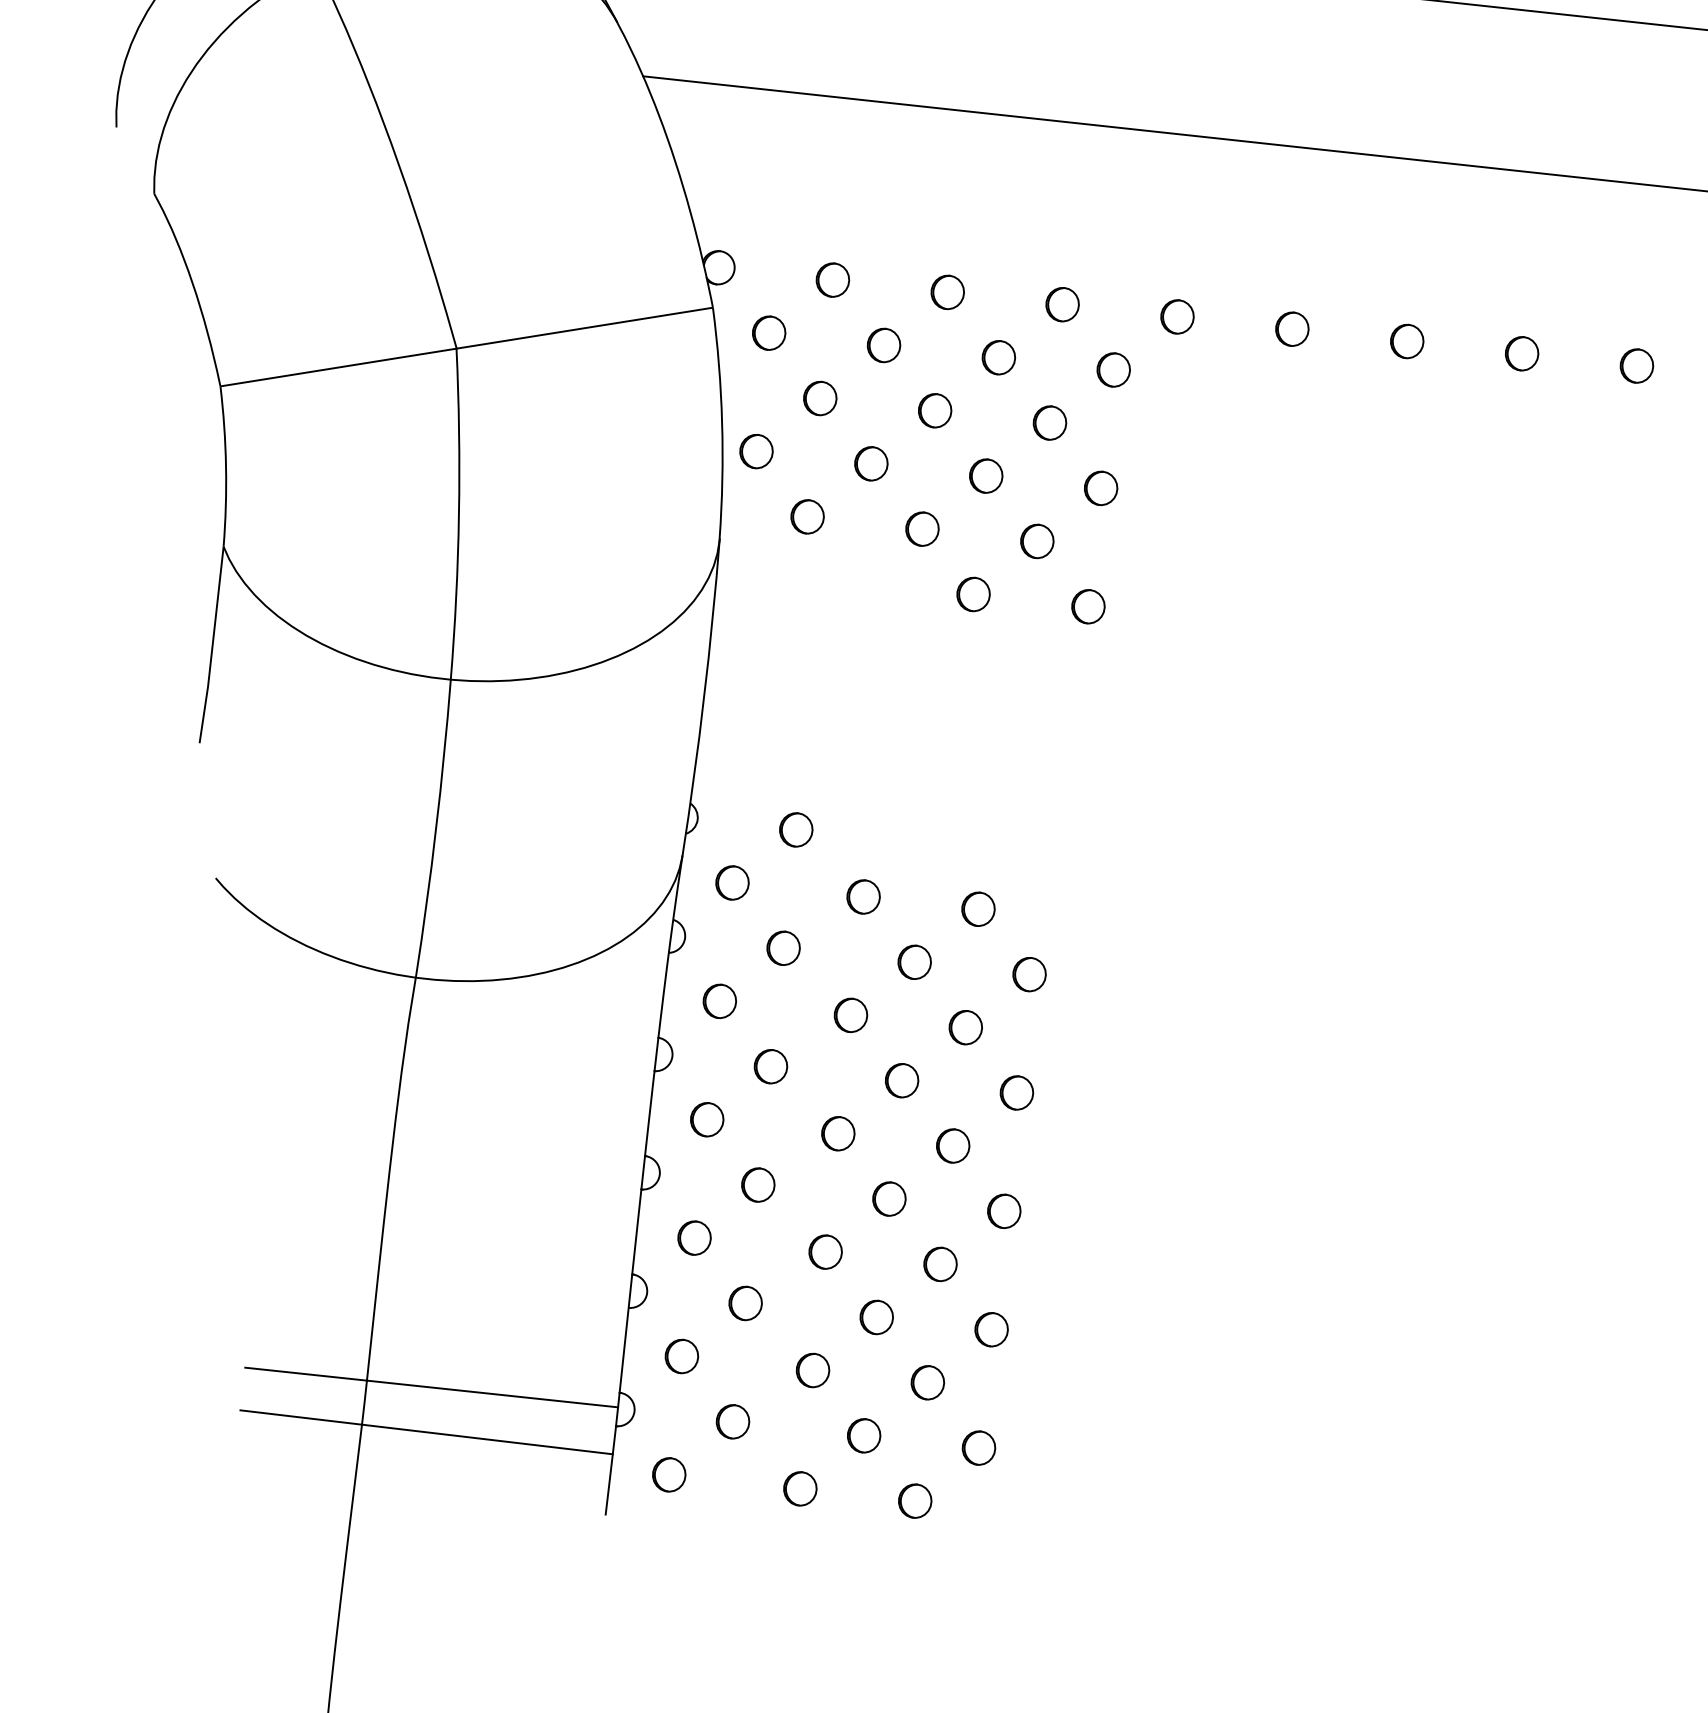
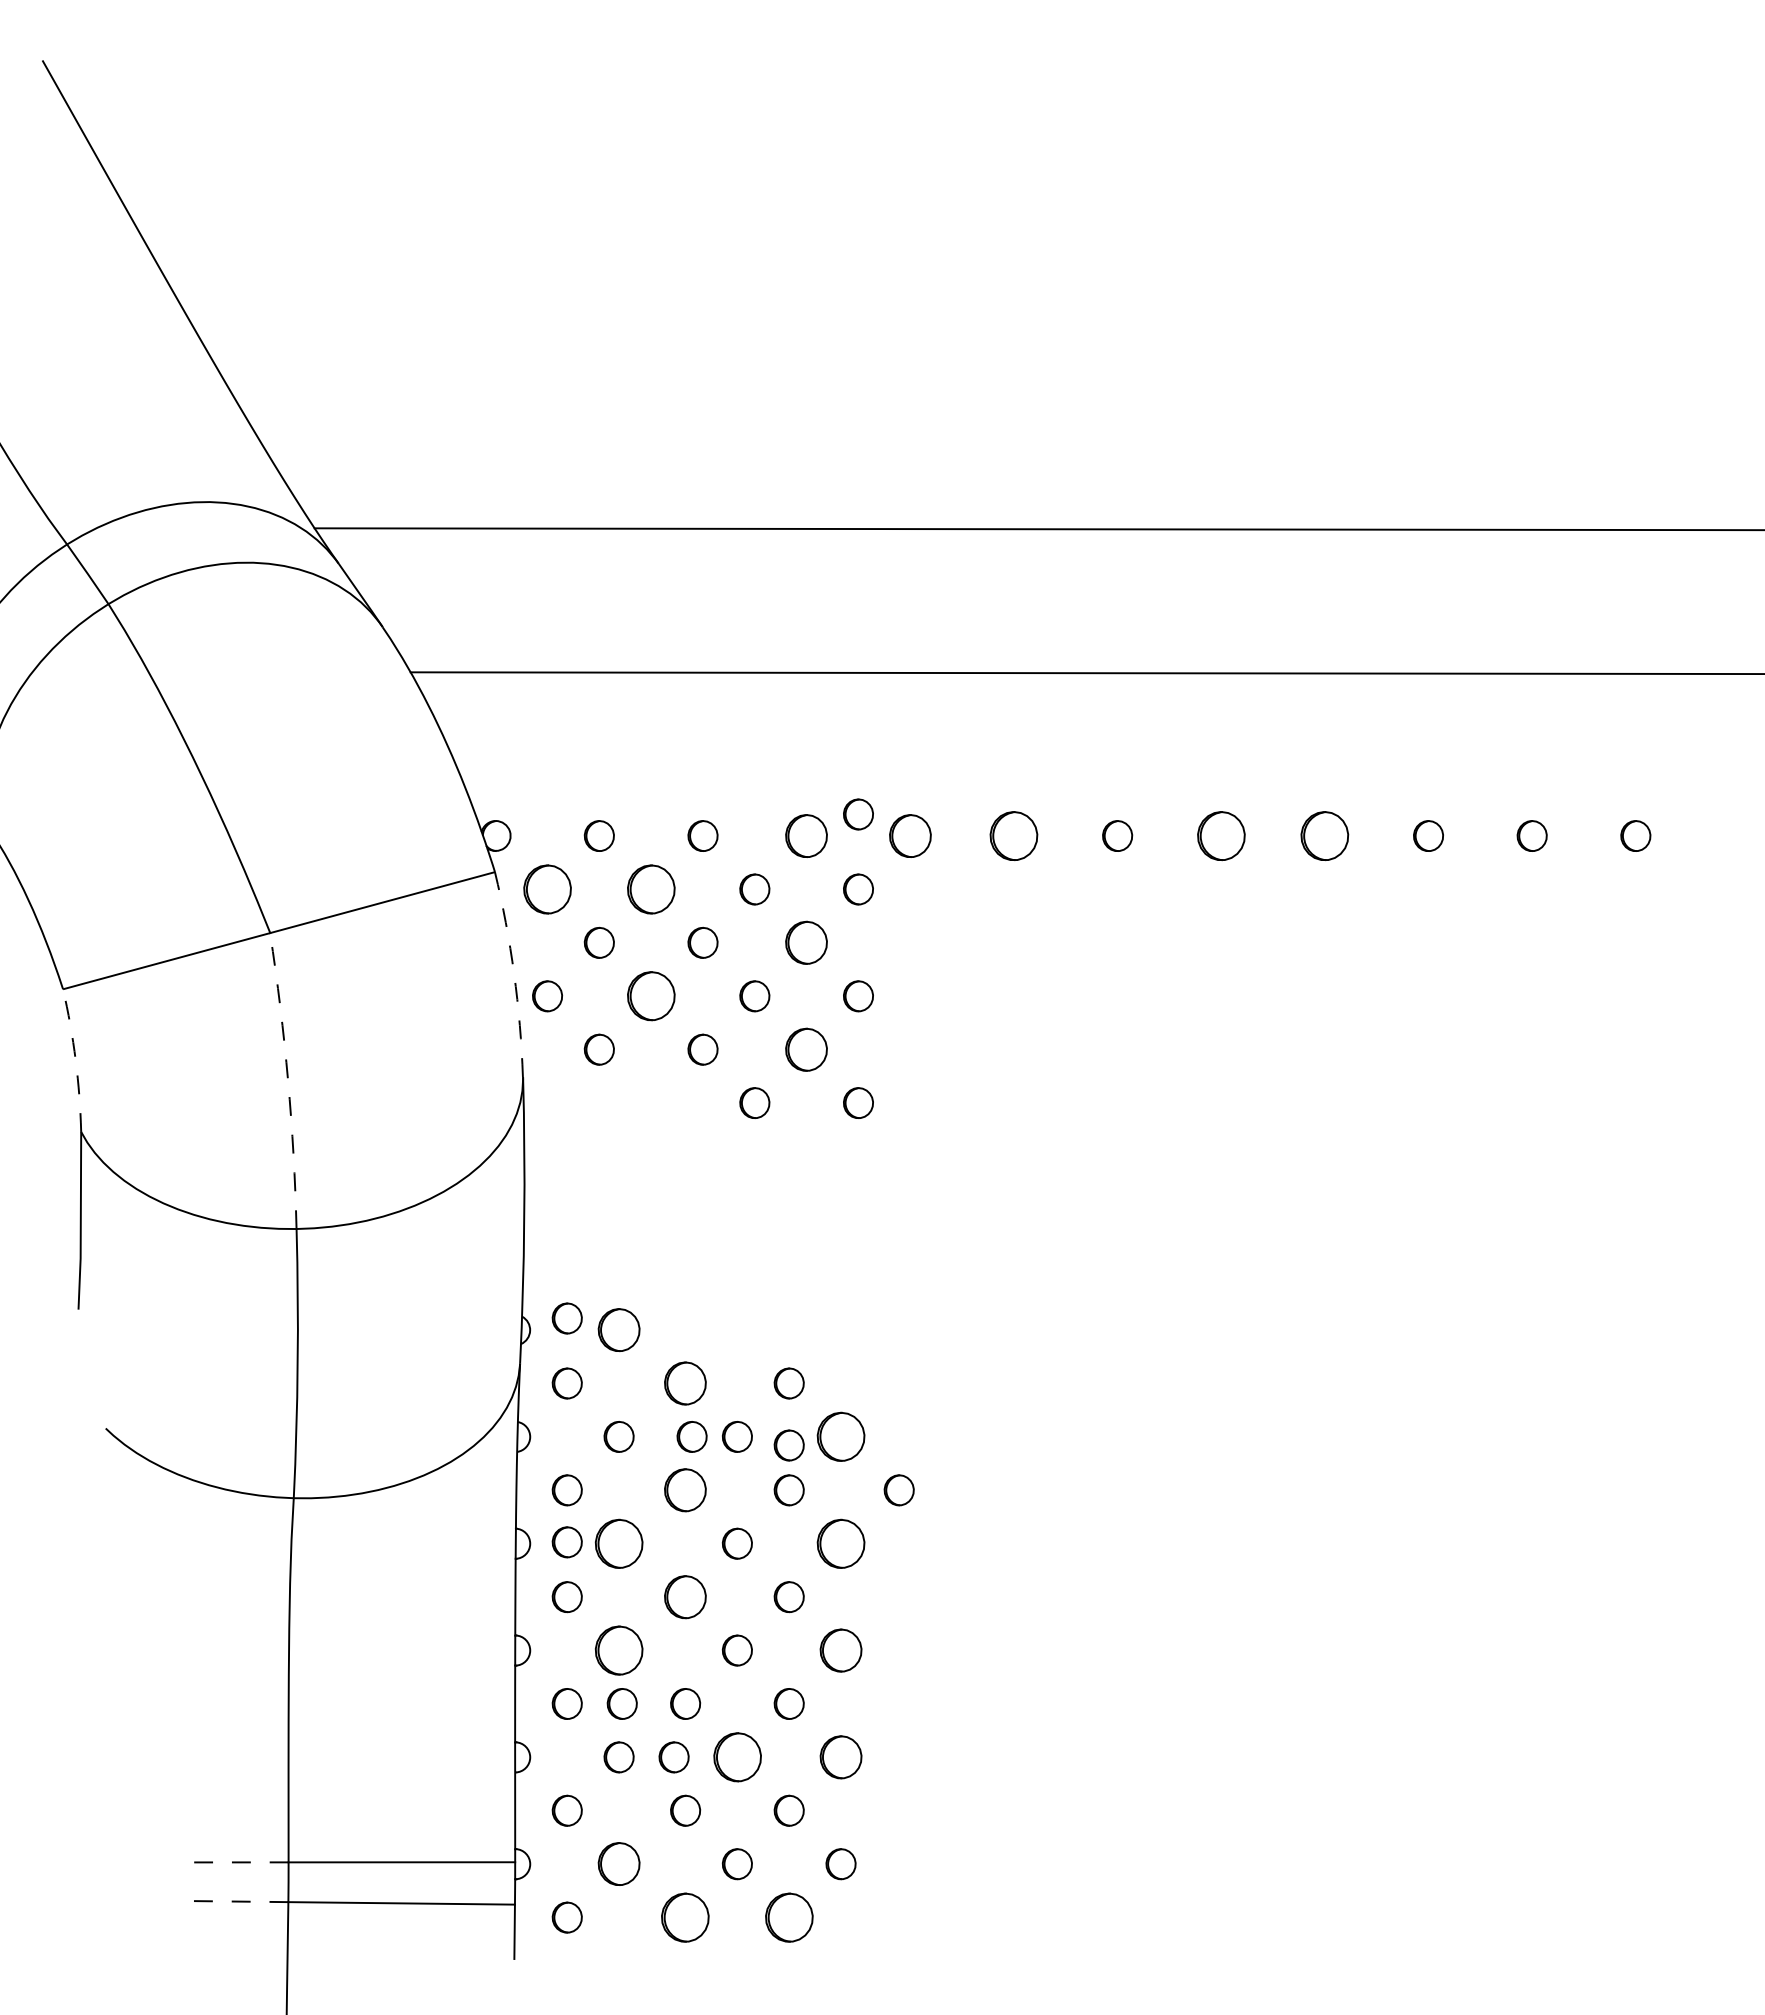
part: (1122, 286) -> (858, 814), added
part: (1062, 304) -> (806, 835), size x1.4
part: (1176, 316) -> (909, 835), size x1.4
part: (1291, 328) -> (1013, 835), size x1.6
part: (769, 333) -> (547, 889), size x1.6
part: (883, 345) -> (650, 889), size x1.6
part: (1521, 353) -> (1220, 835), size x1.6
part: (1636, 365) -> (1324, 835), size x1.6
arc: (722, 422) -> (514, 973), solid -> dashed
part: (1049, 422) -> (806, 942), size x1.4
part: (870, 463) -> (650, 996), size x1.6
arc: (225, 466) -> (75, 1060), solid -> dashed
arc: (459, 514) -> (288, 1080), solid -> dashed
part: (1037, 541) -> (806, 1049), size x1.4
part: (739, 810) -> (566, 1318), added
part: (795, 829) -> (618, 1329), size x1.4
part: (863, 896) -> (685, 1383), size x1.4
part: (863, 956) -> (691, 1436), added
part: (1029, 974) -> (840, 1436), size x1.6
part: (970, 977) -> (788, 1445), added
part: (850, 1015) -> (685, 1490), size x1.4
part: (1086, 1040) -> (898, 1490), added
part: (712, 1059) -> (566, 1542), added
part: (770, 1066) -> (618, 1543), size x1.6
part: (1016, 1092) -> (840, 1543), size x1.6
part: (838, 1133) -> (685, 1596), size x1.4
part: (757, 1184) -> (618, 1650), size x1.6
part: (1003, 1211) -> (840, 1650), size x1.4
part: (754, 1244) -> (621, 1703), added
part: (805, 1310) -> (673, 1757), added
part: (875, 1317) -> (736, 1757), size x1.6
part: (990, 1329) -> (840, 1757), size x1.4
line: (305, 1374) -> (233, 1862), solid -> dashed
line: (301, 1417) -> (233, 1901), solid -> dashed
part: (732, 1422) -> (618, 1864), size x1.4
part: (800, 1488) -> (685, 1917), size x1.6
part: (914, 1500) -> (788, 1917), size x1.6

